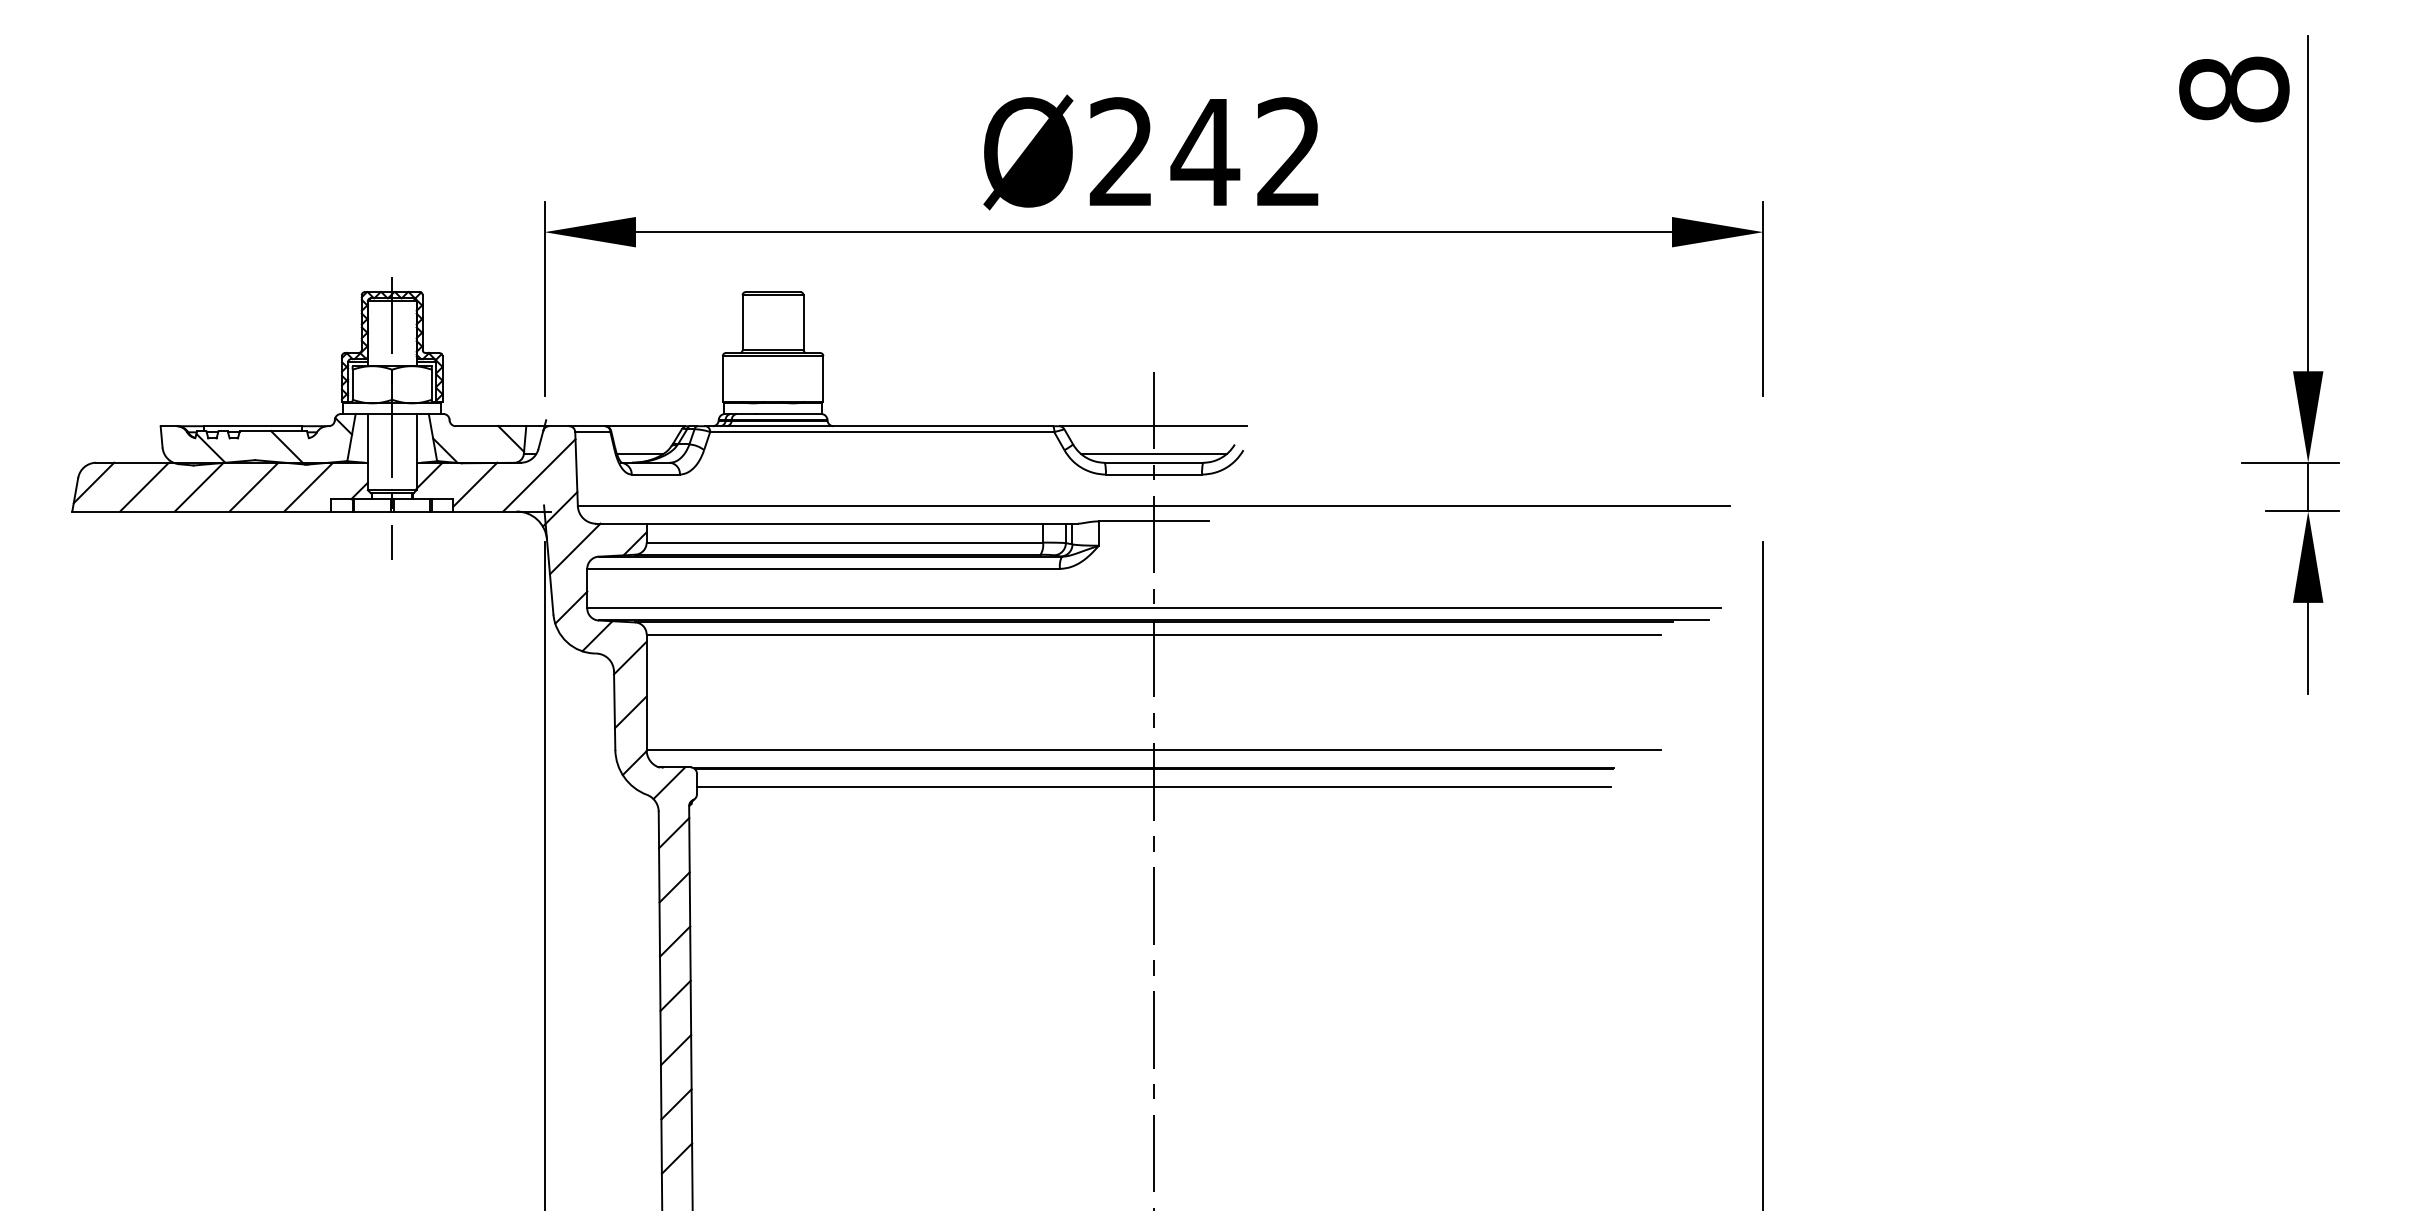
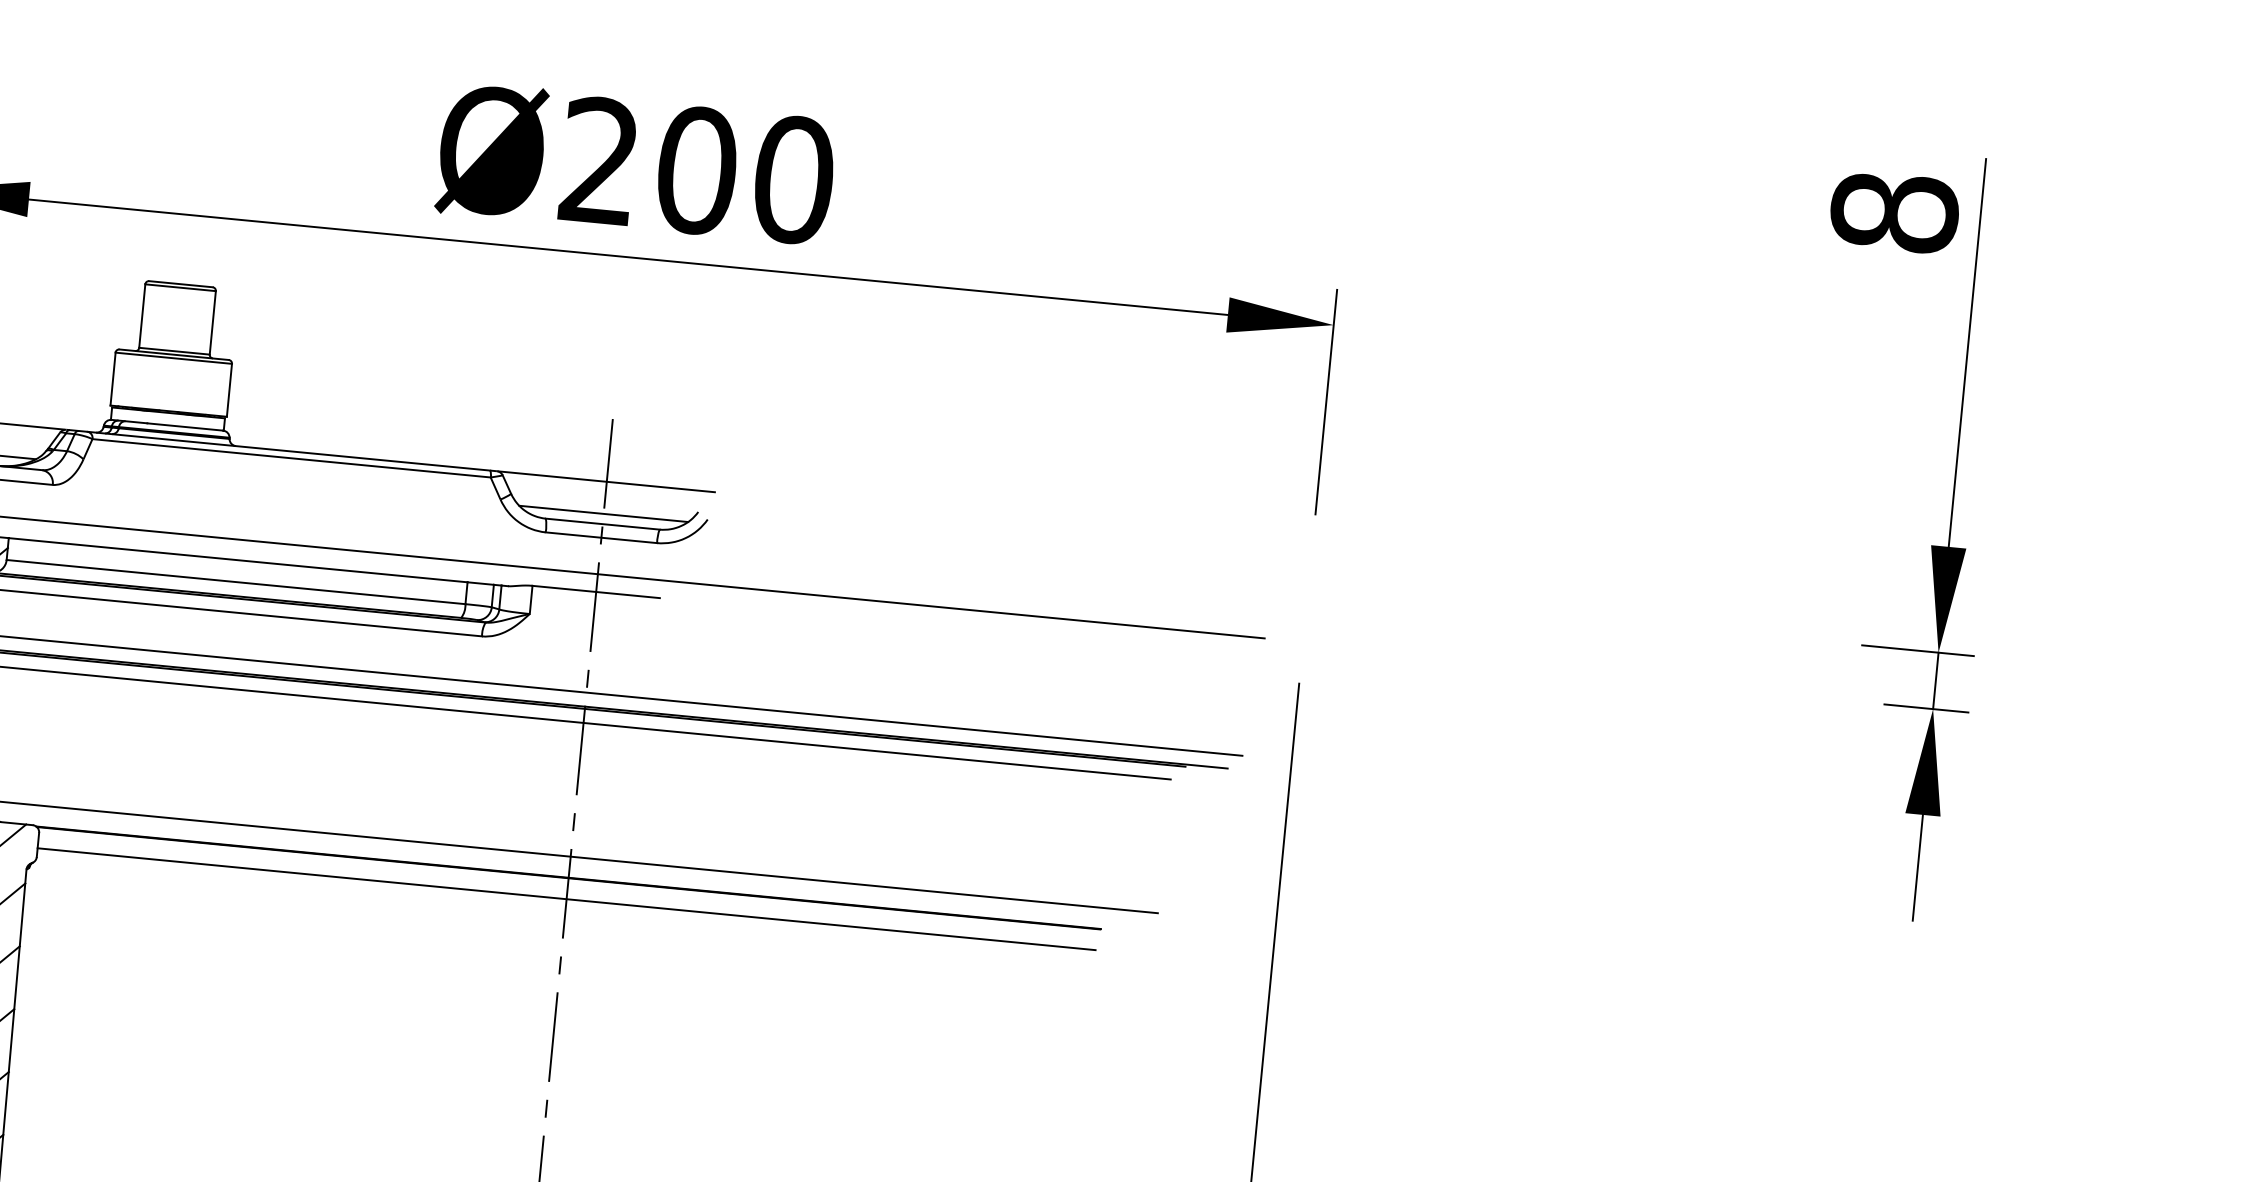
text: (1246, 152) -> (744, 175), Ø242 -> Ø200

